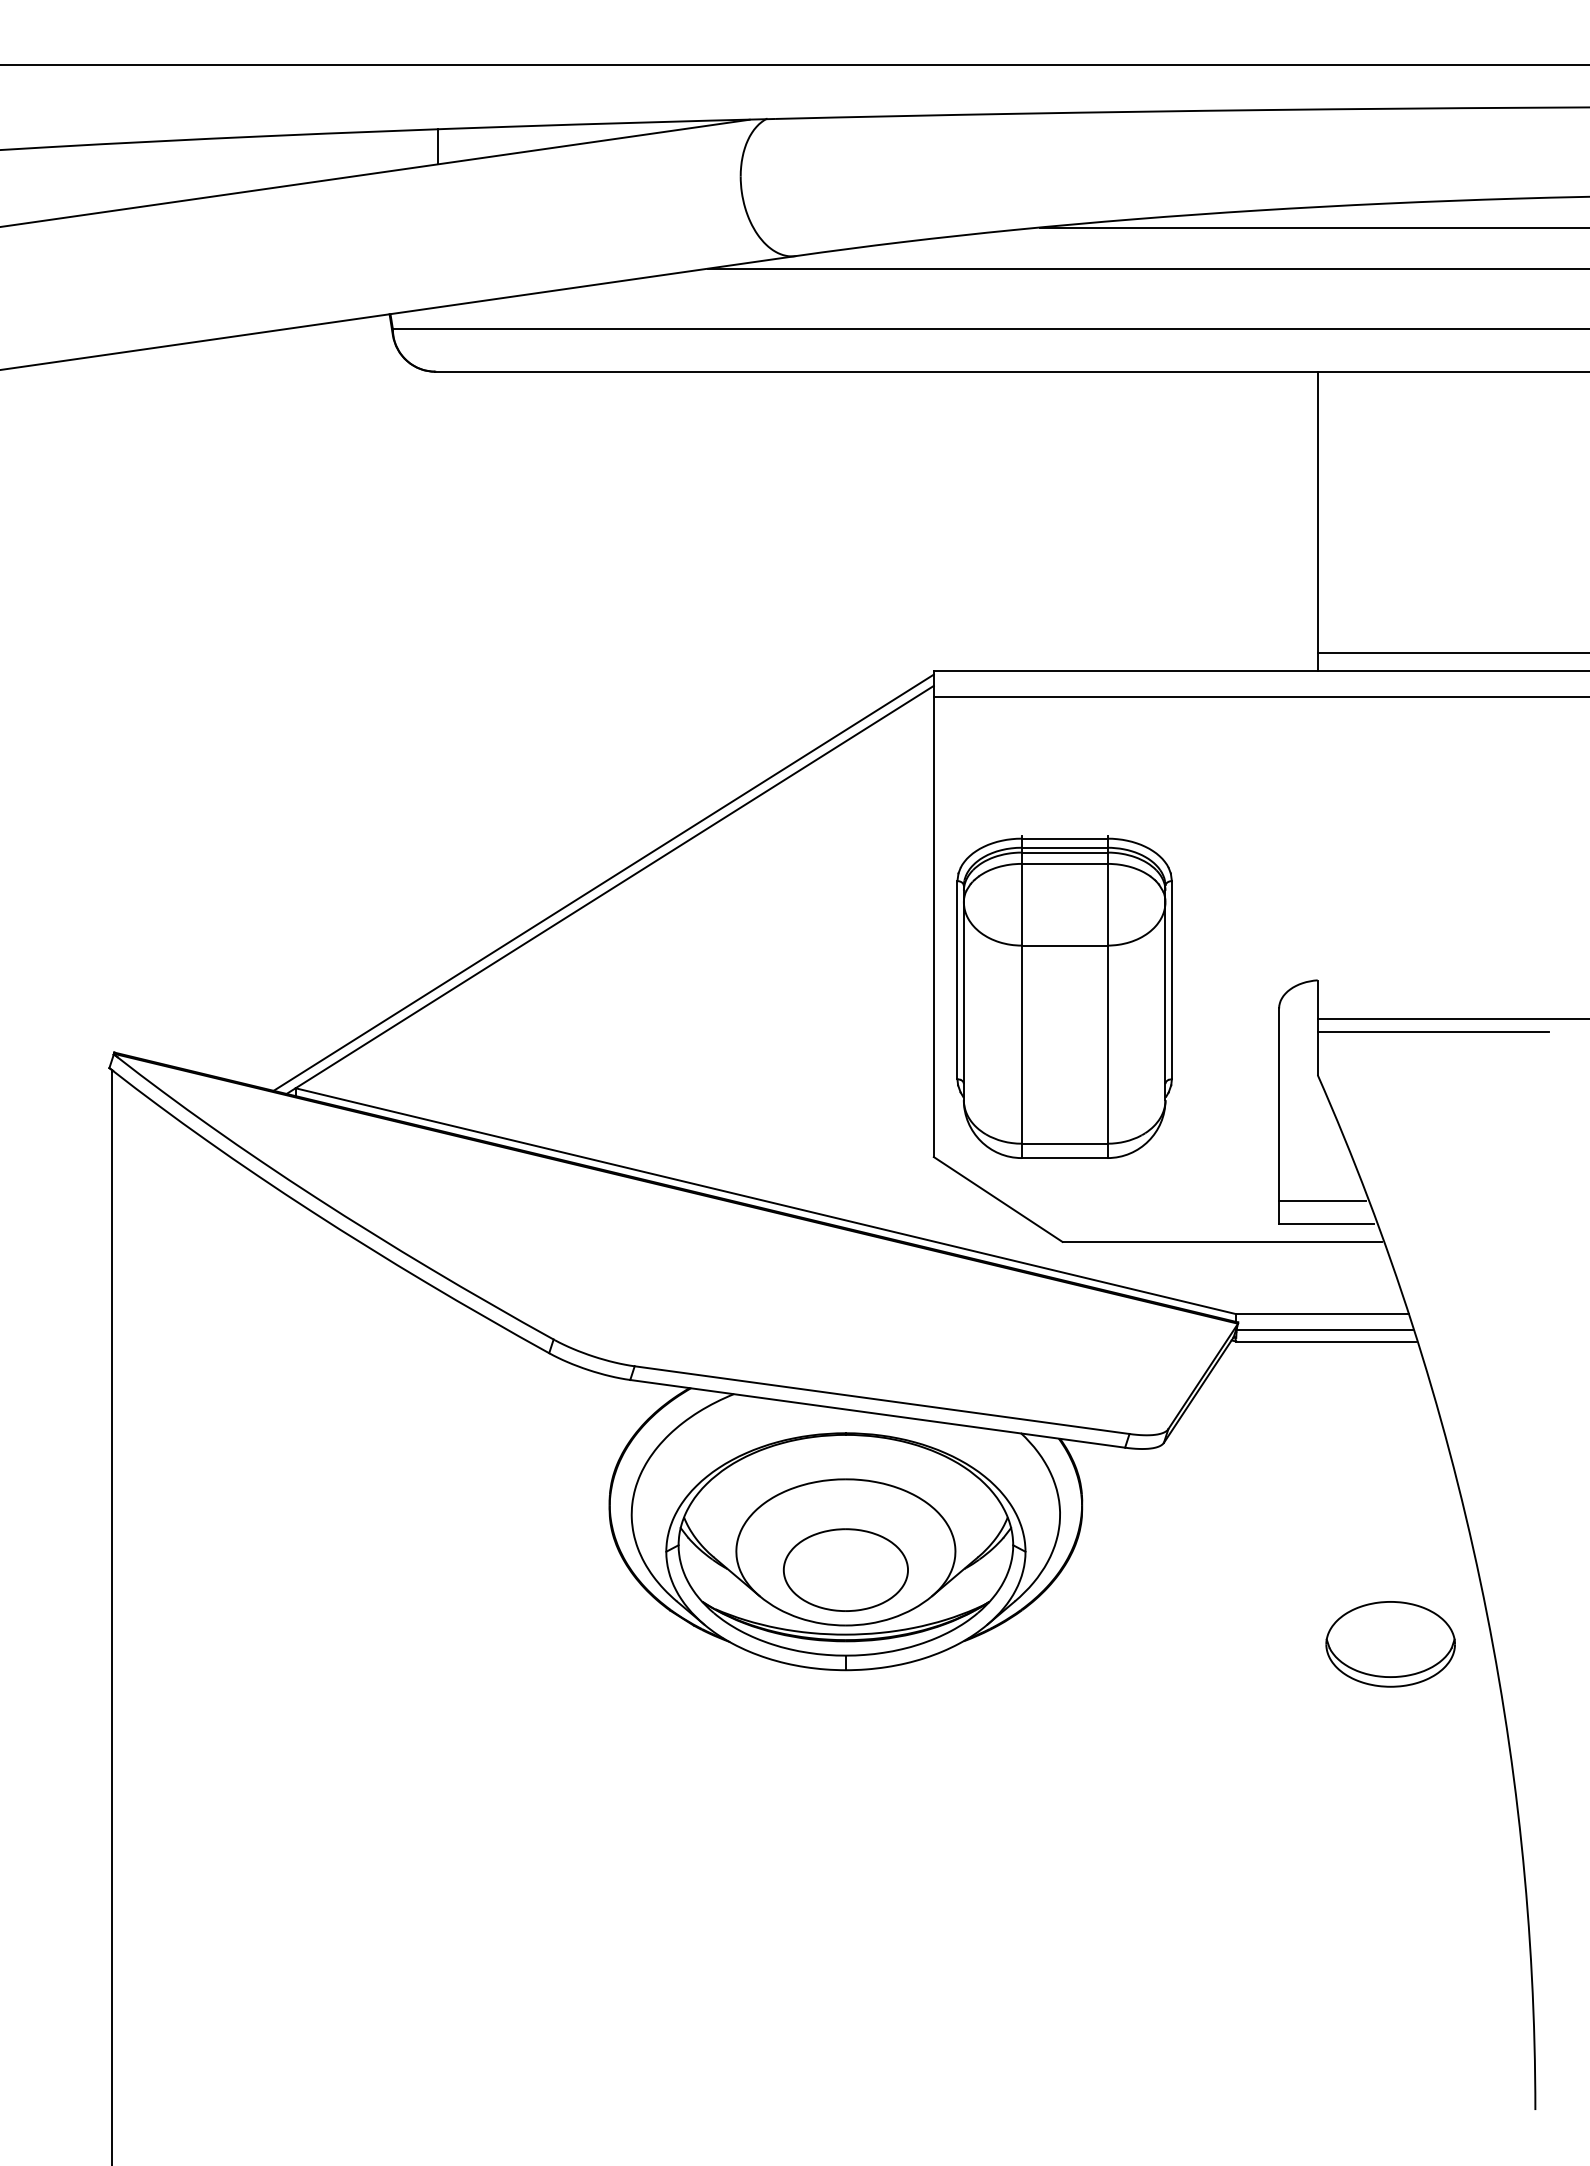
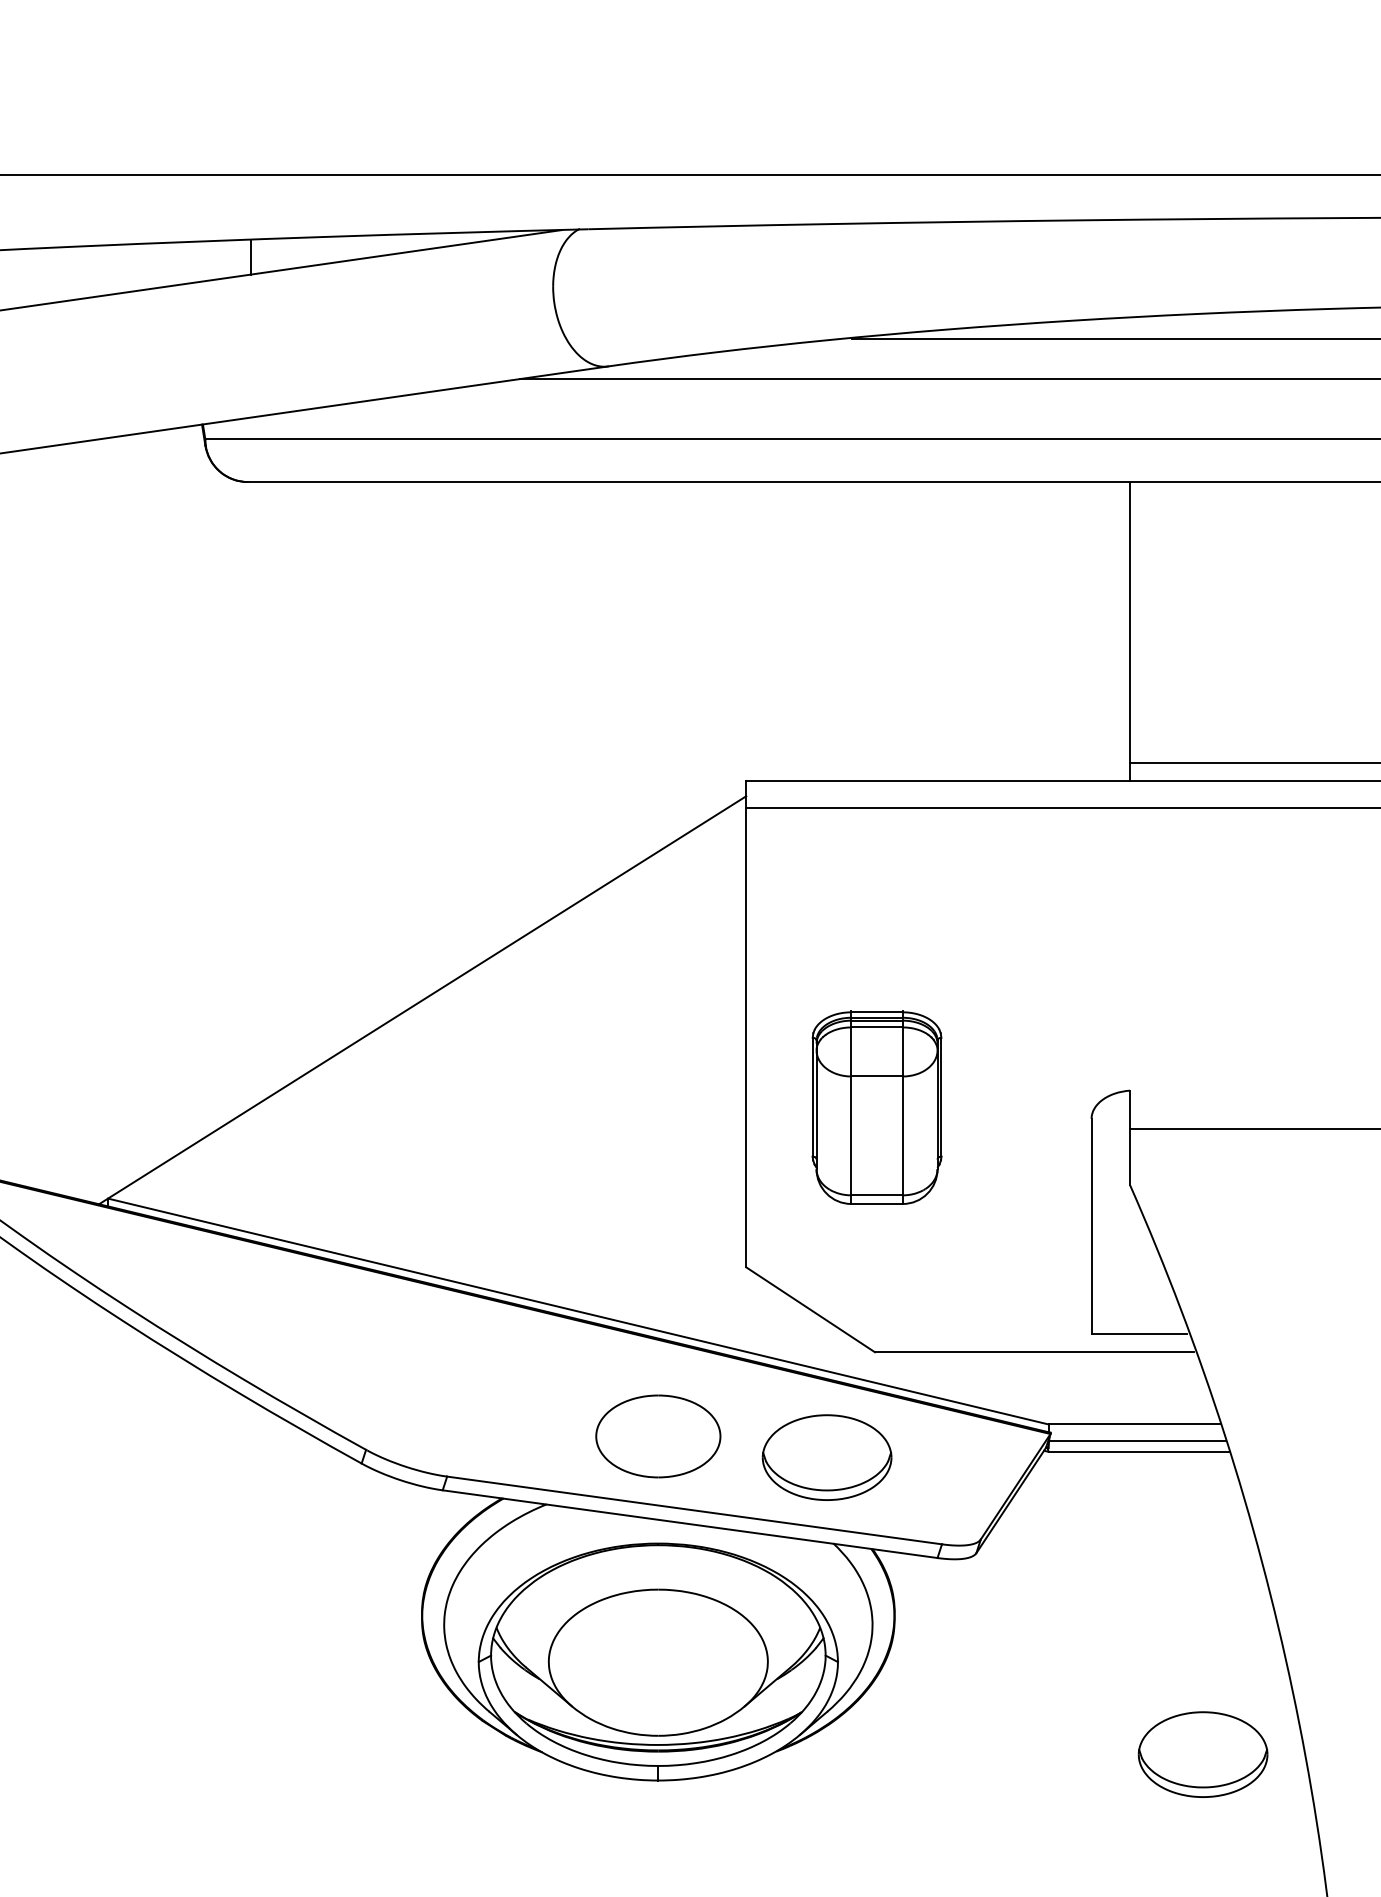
line: (603, 882) -> (415, 992), removed
part: (1064, 996) -> (876, 1106), size x0.6
line: (1433, 1031) -> (1245, 1141), removed
line: (1322, 1200) -> (1134, 1310), removed
part: (1014, 1347) -> (826, 1457), added
part: (845, 1569) -> (657, 1435), moved

